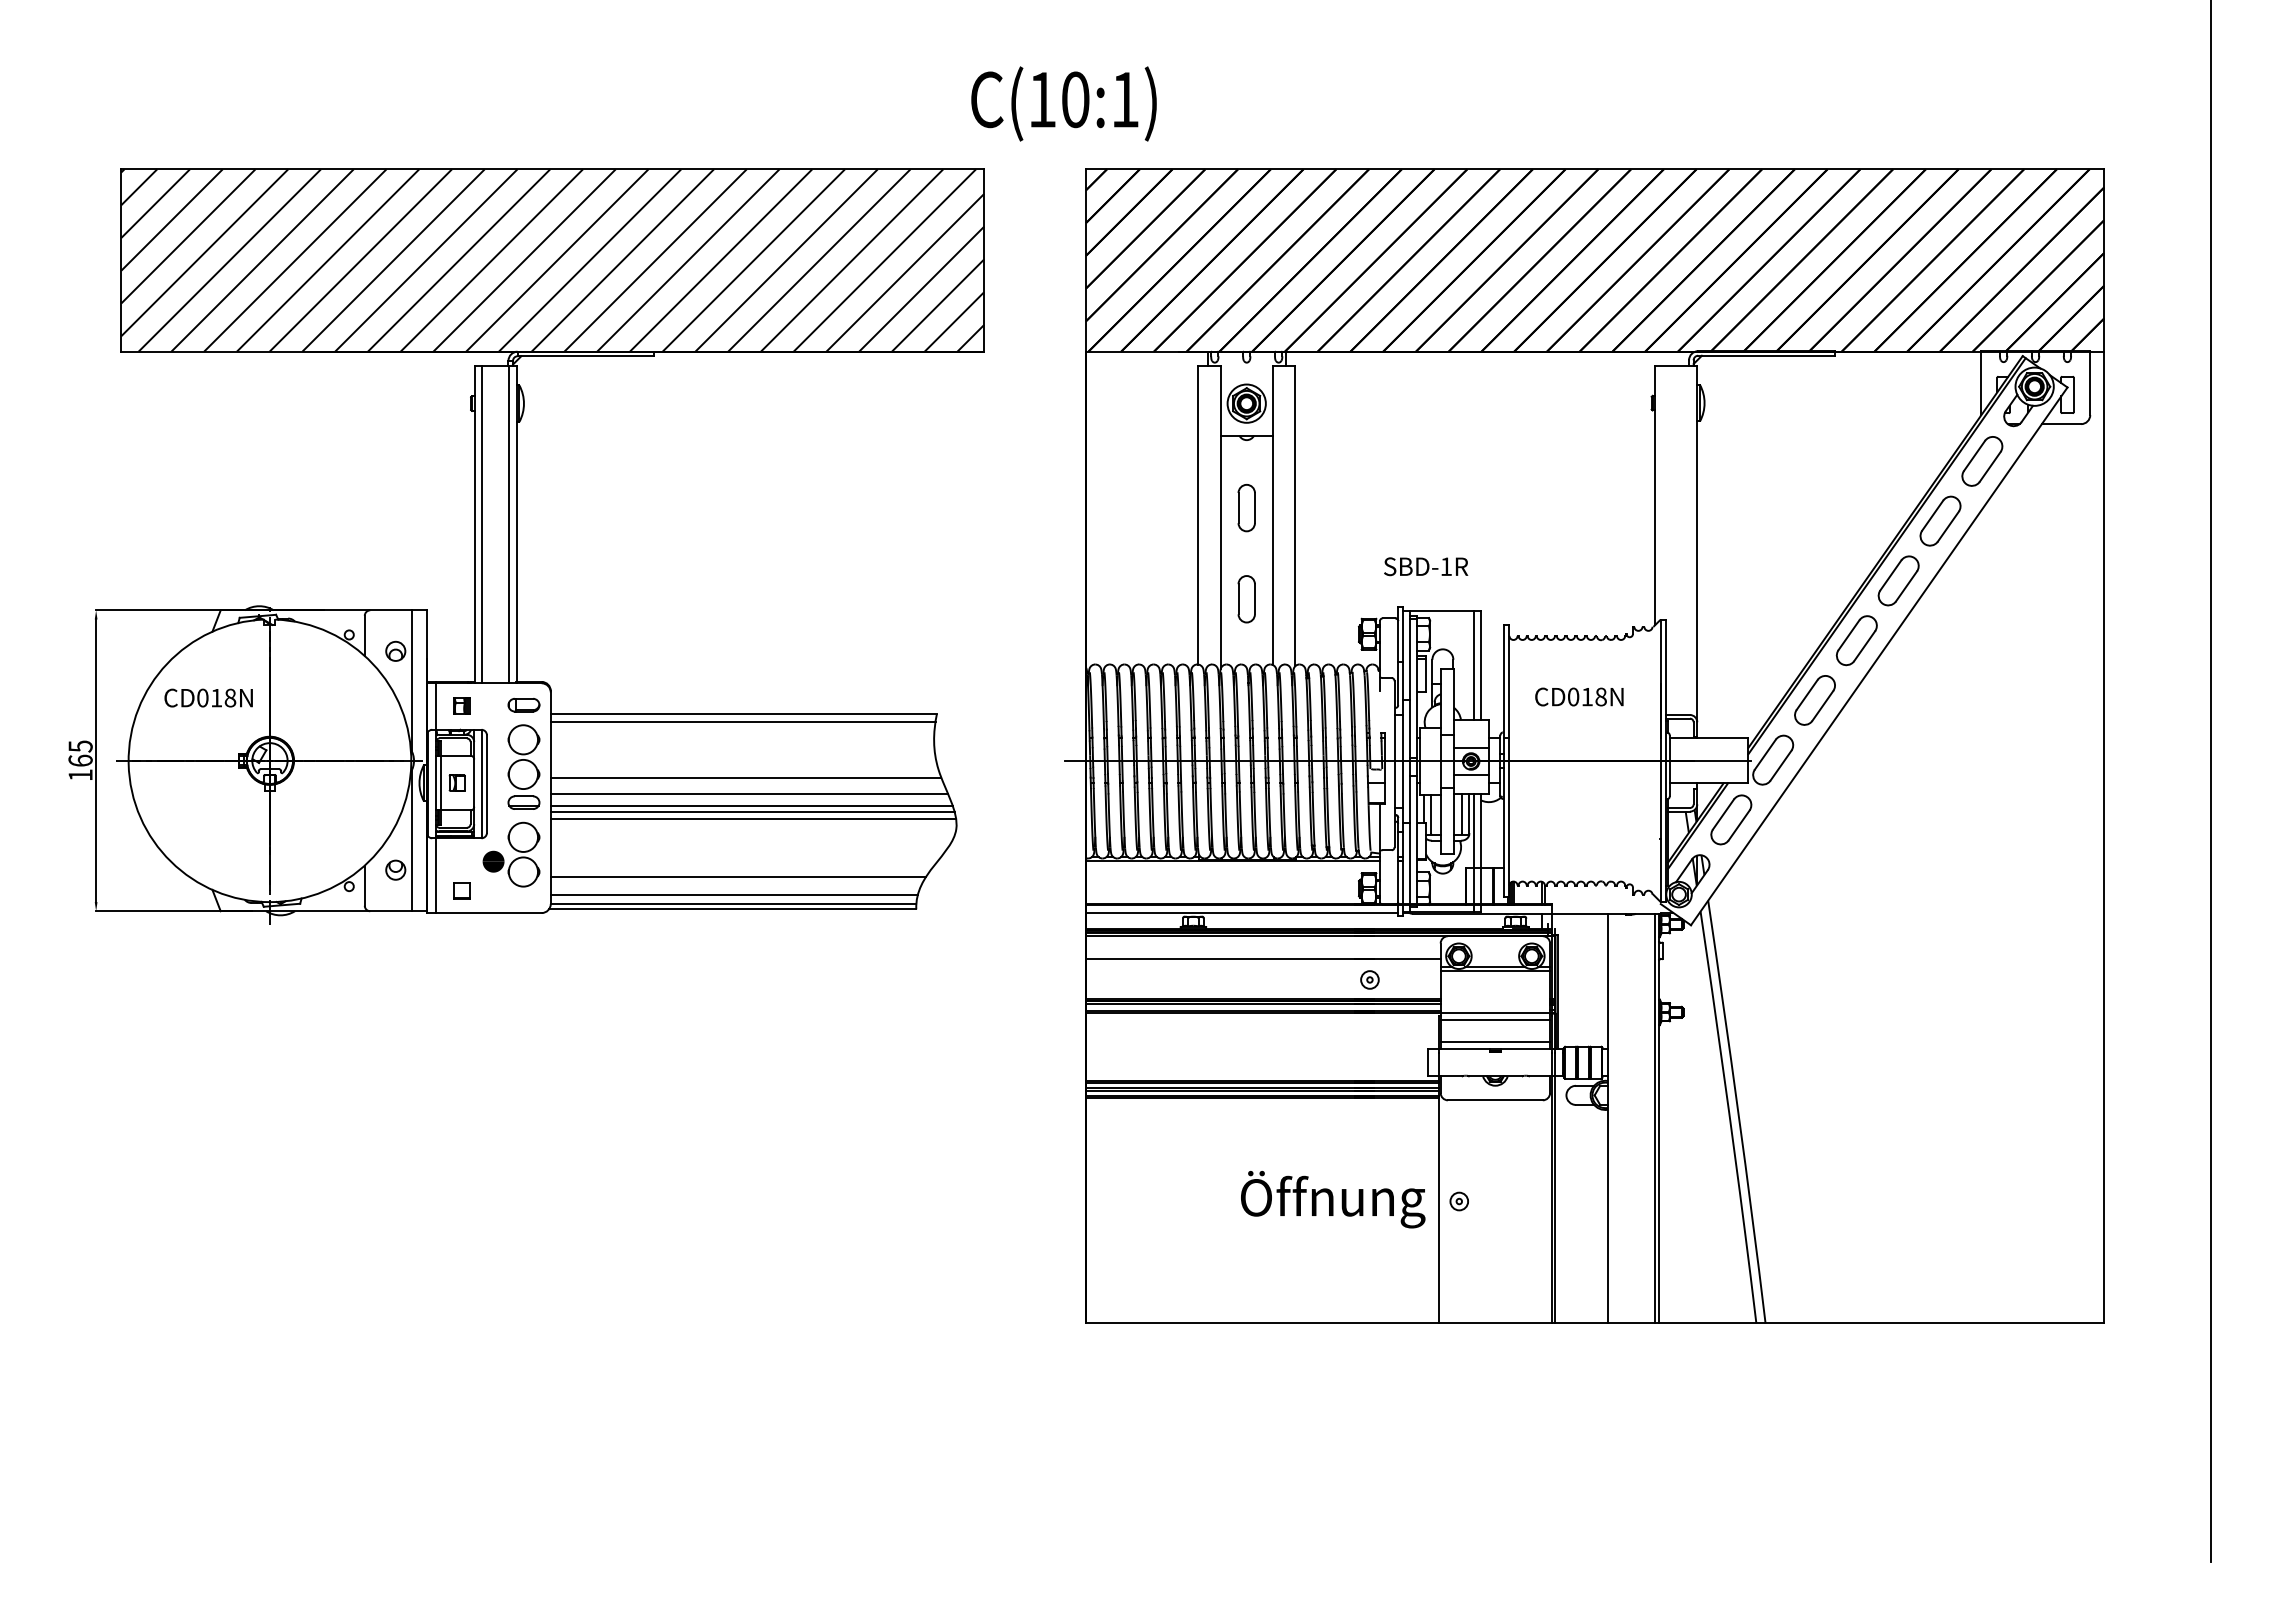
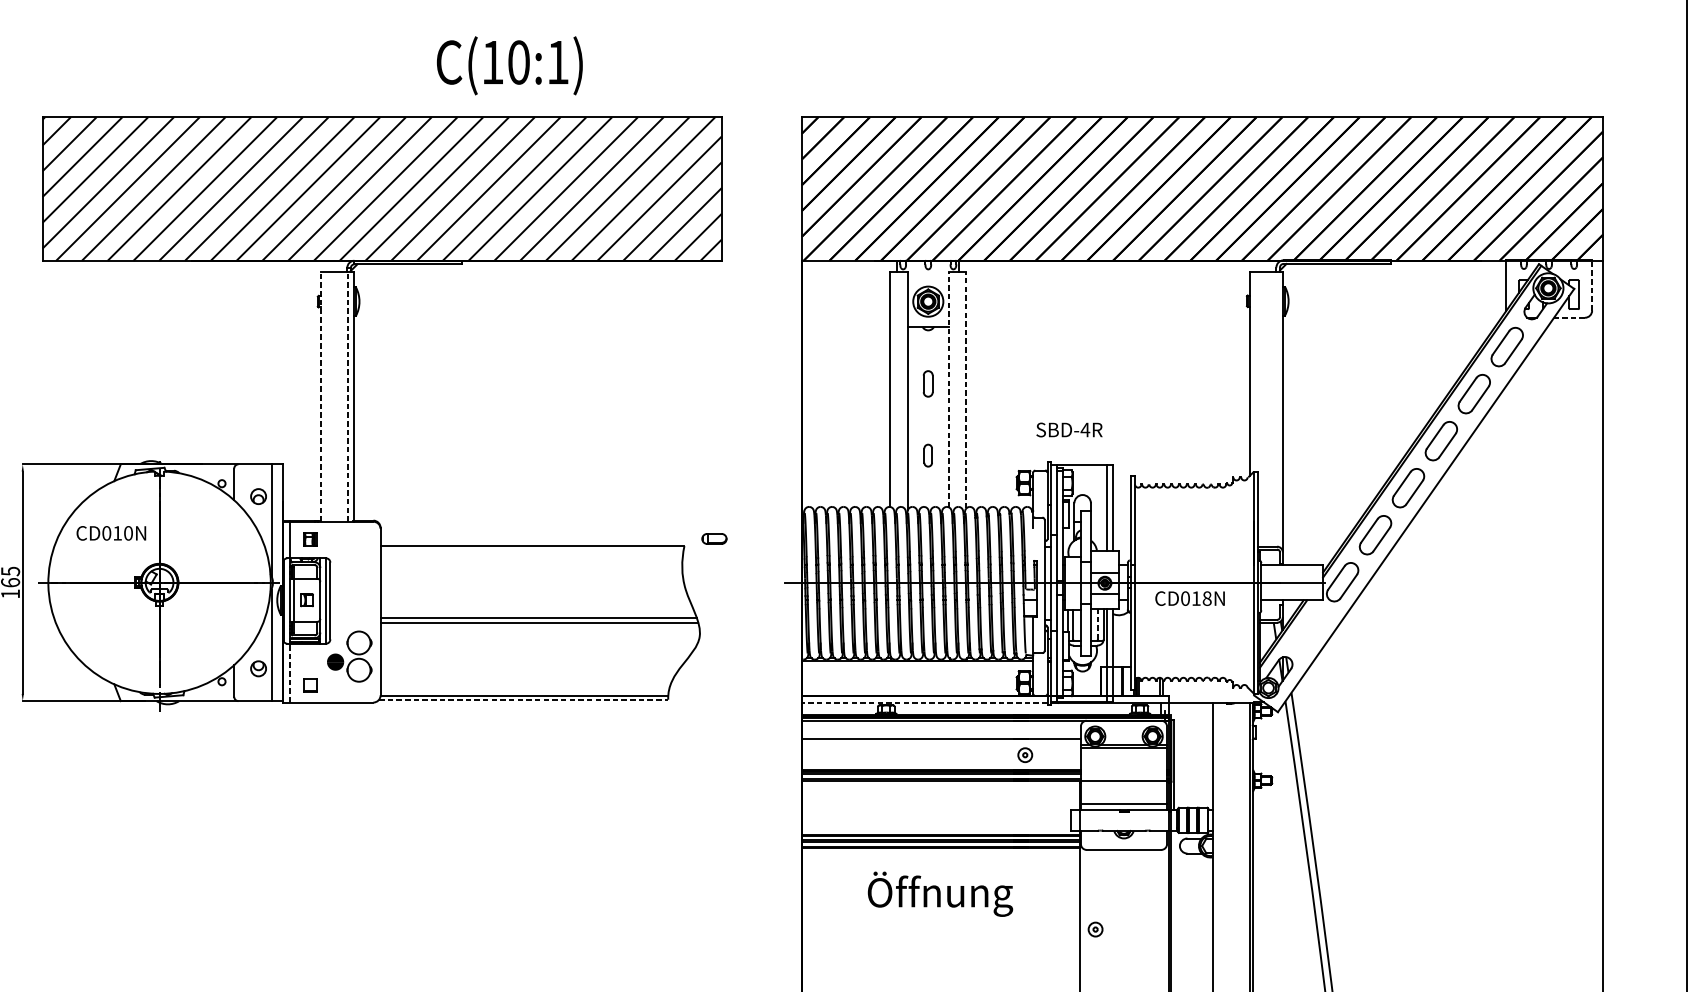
text: (1063, 103) -> (509, 65), moved
line: (2090, 383) -> (1592, 285), solid -> dashed
line: (2061, 424) -> (1569, 318), solid -> dashed
part: (1246, 508) -> (928, 384), size x0.7
line: (1272, 515) -> (948, 389), solid -> dashed
line: (1295, 515) -> (966, 389), solid -> dashed
line: (474, 524) -> (320, 396), solid -> dashed
line: (482, 524) -> (326, 396), removed
line: (509, 524) -> (348, 396), solid -> dashed
text: (1446, 566) -> (1085, 429), SBD-1R -> SBD-4R
part: (1246, 599) -> (928, 455), size x0.6
text: (1579, 696) -> (1190, 598), moved
text: (230, 698) -> (128, 533), CD018N -> CD010N
part: (523, 705) -> (714, 539), moved
line: (742, 721) -> (531, 551), removed
part: (523, 766) -> (359, 587), removed
line: (745, 778) -> (533, 596), removed
line: (749, 794) -> (536, 609), removed
line: (1462, 813) -> (1098, 624), solid -> dashed
line: (753, 819) -> (540, 628), removed
part: (1731, 819) -> (1309, 628), removed
line: (435, 875) -> (289, 672), solid -> dashed
line: (737, 877) -> (527, 674), removed
line: (733, 894) -> (524, 687), removed
line: (732, 909) -> (523, 699), solid -> dashed
line: (1241, 913) -> (924, 702), solid -> dashed
line: (1495, 1020) -> (1124, 787), removed
text: (1333, 1199) -> (940, 894), moved

